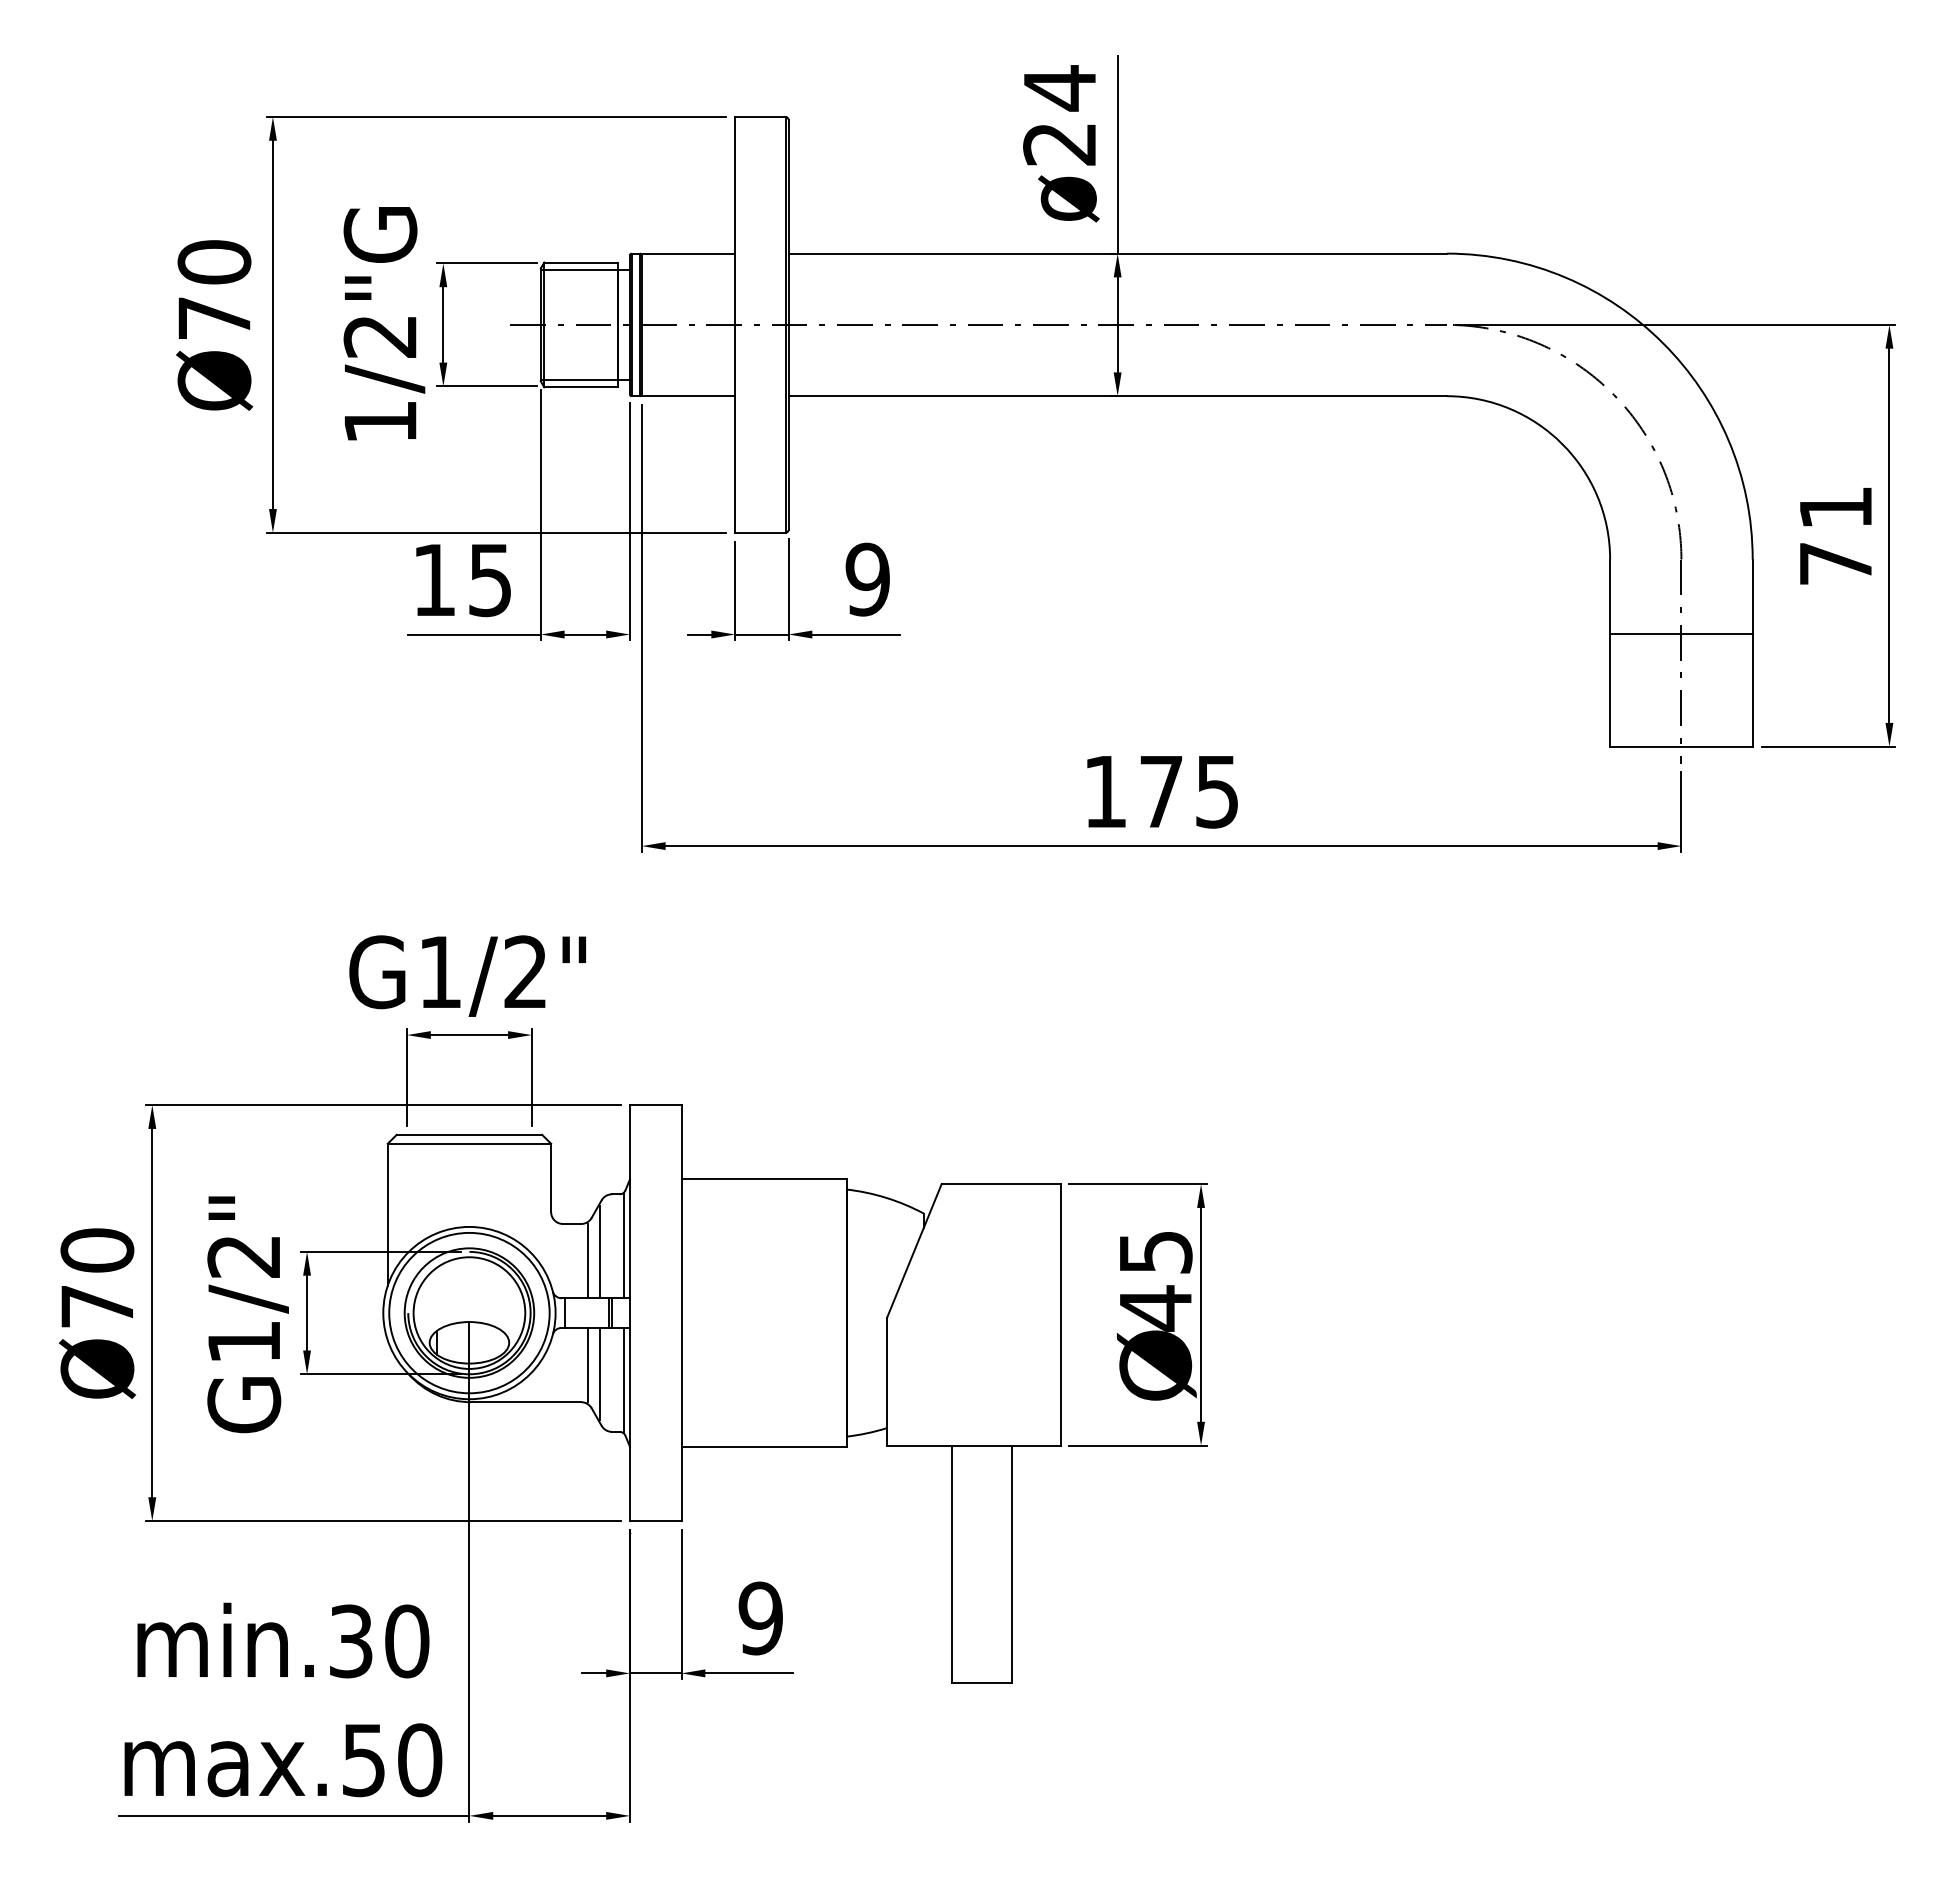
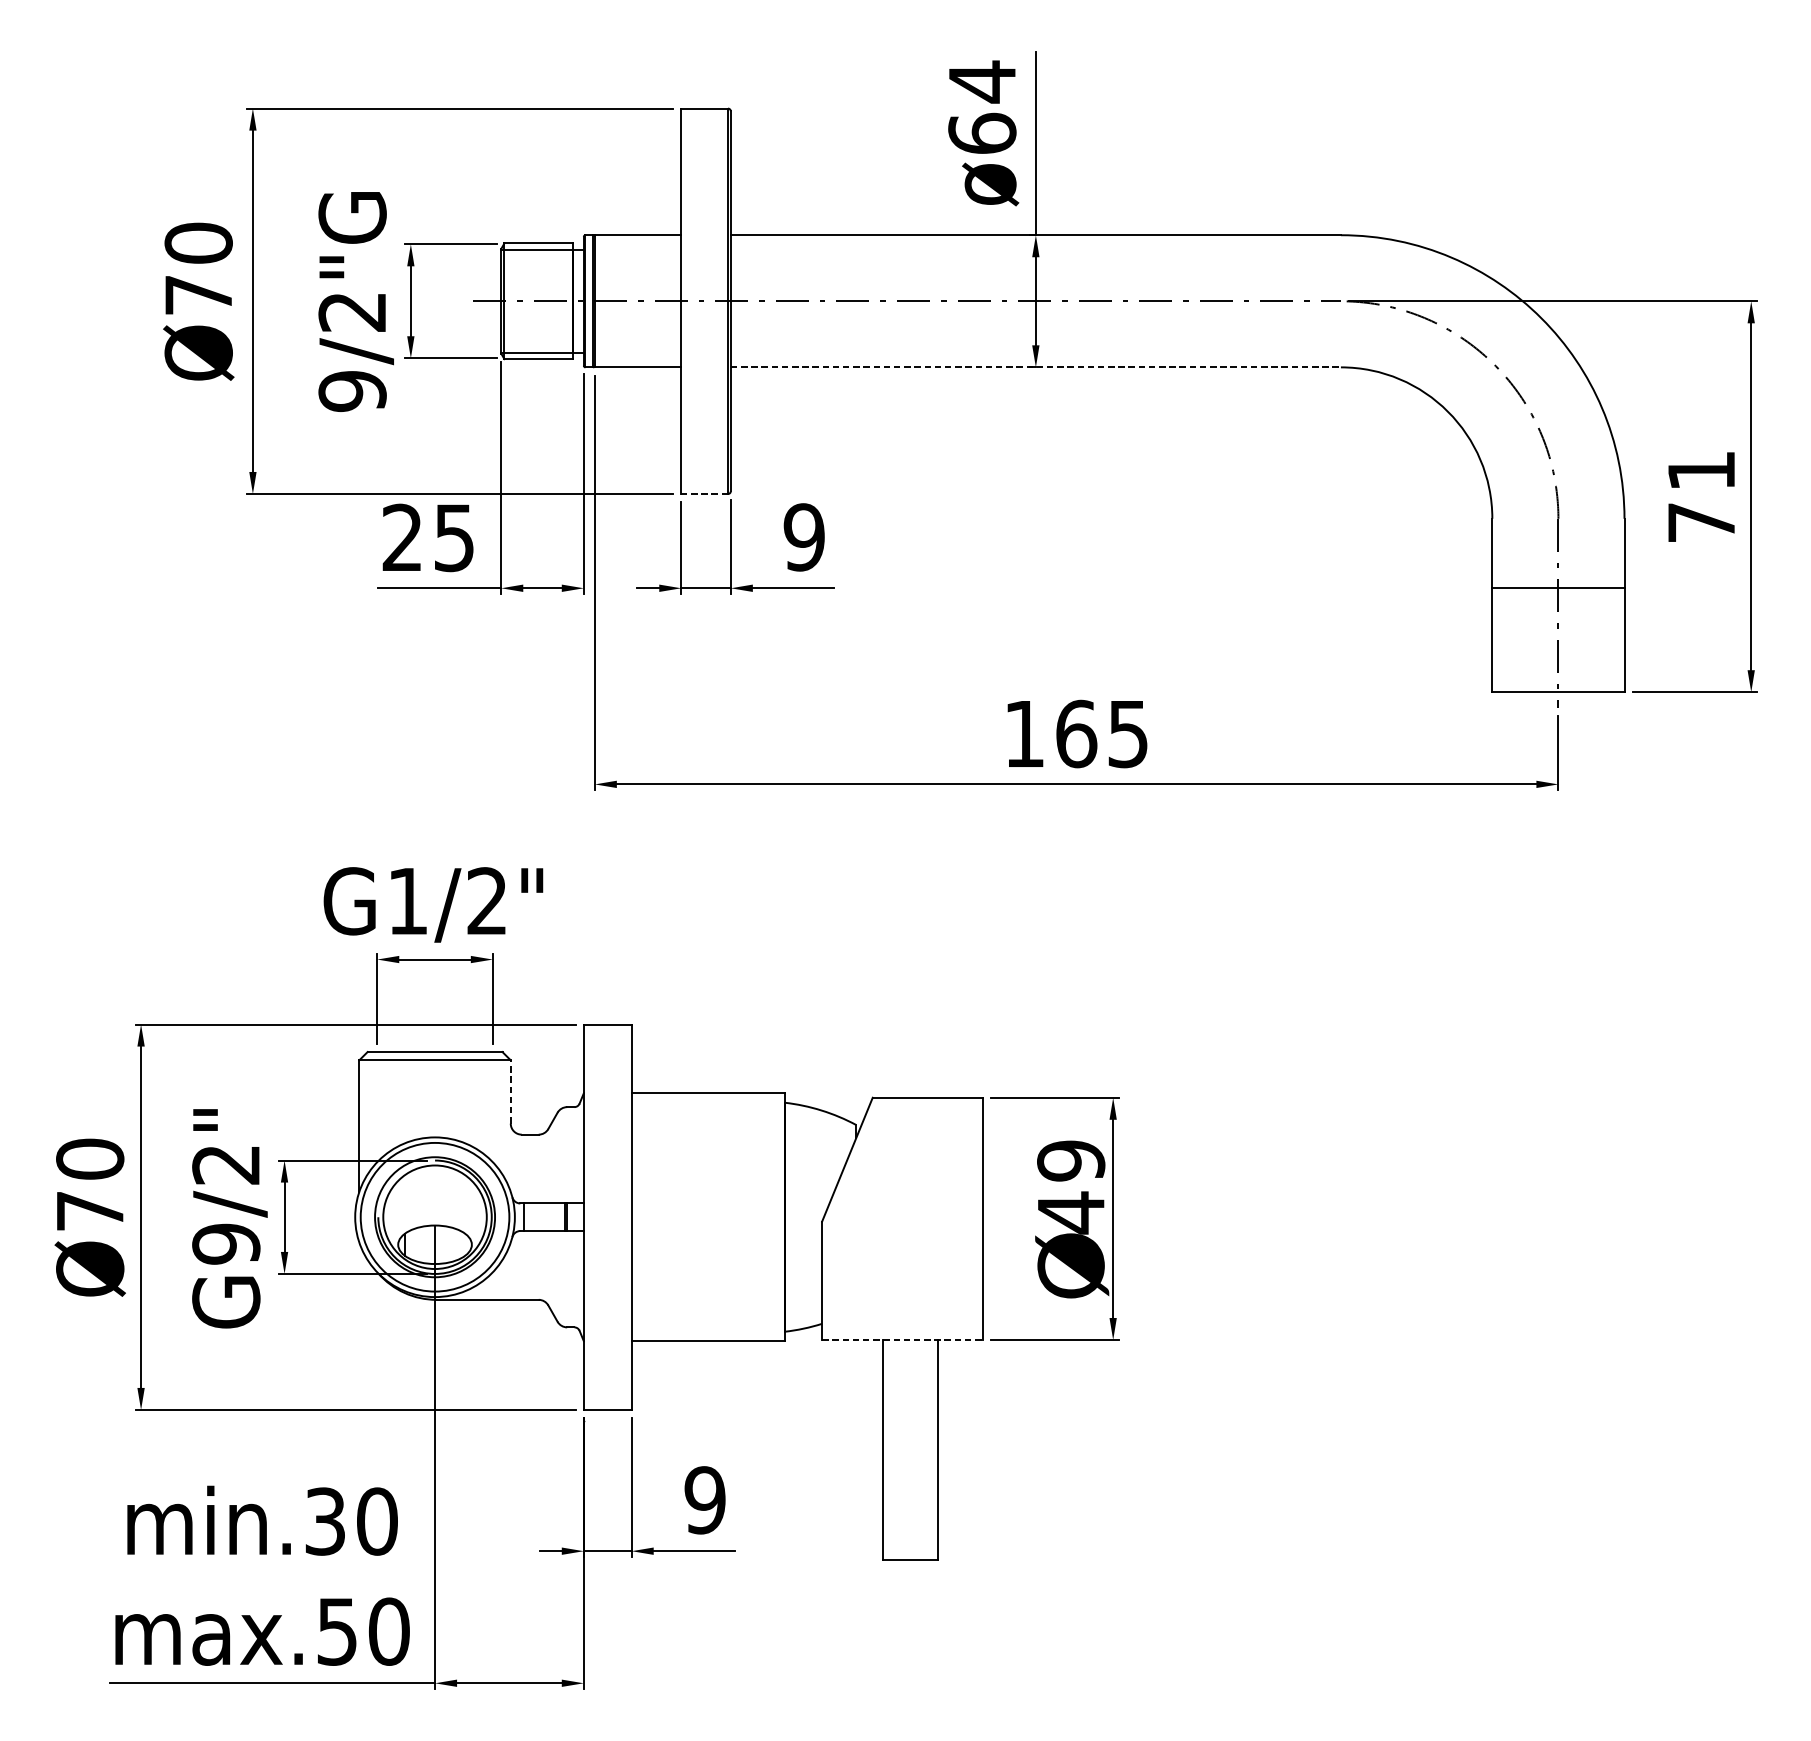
text: (1059, 143) -> (981, 133), ø24 -> ø64
line: (1118, 396) -> (1036, 367), solid -> dashed
text: (380, 422) -> (352, 391), 1/2"G -> 9/2"G
line: (759, 532) -> (703, 493), solid -> dashed
text: (433, 579) -> (401, 537), 15 -> 25
text: (1161, 791) -> (1076, 733), 175 -> 165
line: (551, 1177) -> (511, 1091), solid -> dashed
line: (623, 1246) -> (577, 1155), removed
line: (600, 1252) -> (556, 1161), removed
text: (1155, 1252) -> (1070, 1161), 45 -> 49
line: (588, 1260) -> (545, 1168), removed
text: (244, 1342) -> (226, 1244), G1/2" -> G9/2"
line: (588, 1364) -> (545, 1264), removed
line: (600, 1373) -> (556, 1273), removed
line: (623, 1379) -> (577, 1278), removed
line: (973, 1445) -> (902, 1339), solid -> dashed

